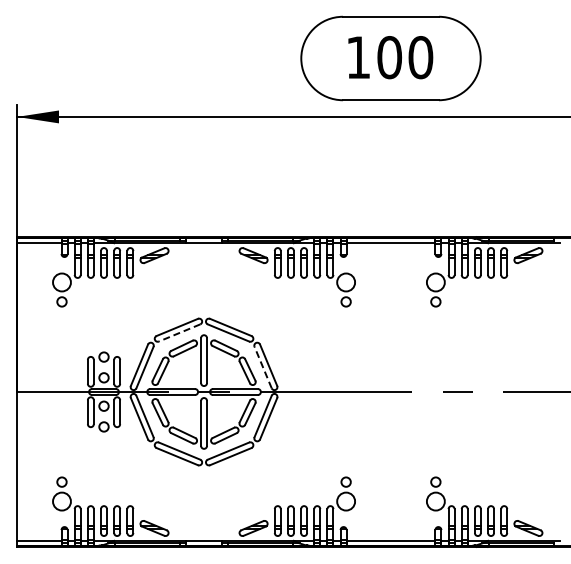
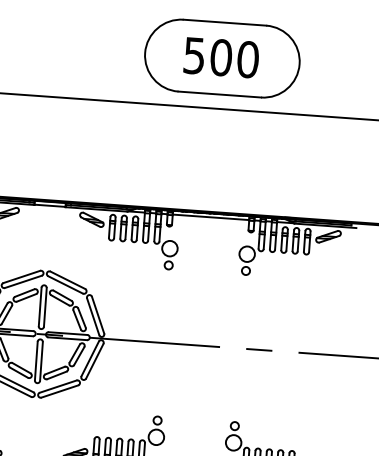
text: (357, 57) -> (193, 55), 100 -> 500
line: (179, 333) -> (23, 282), dashed -> solid
line: (262, 367) -> (92, 316), dashed -> solid

